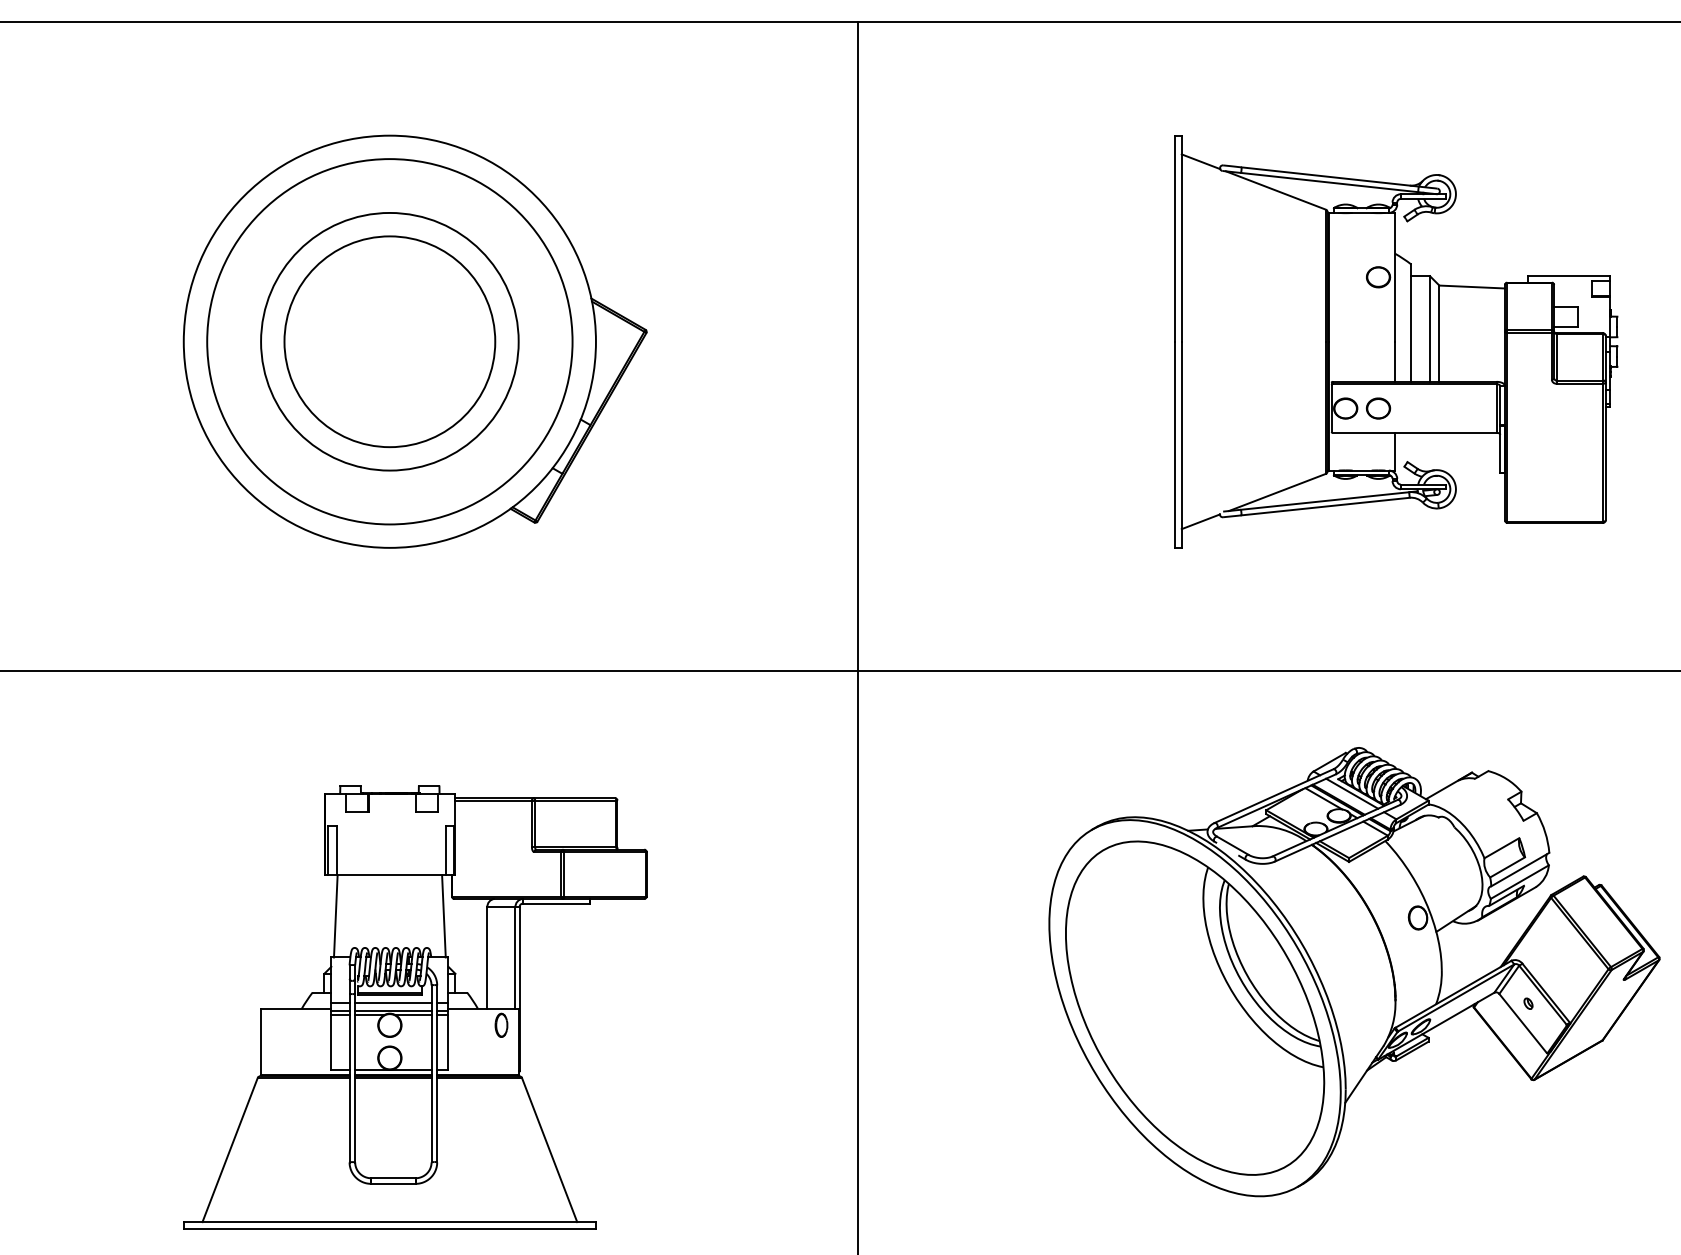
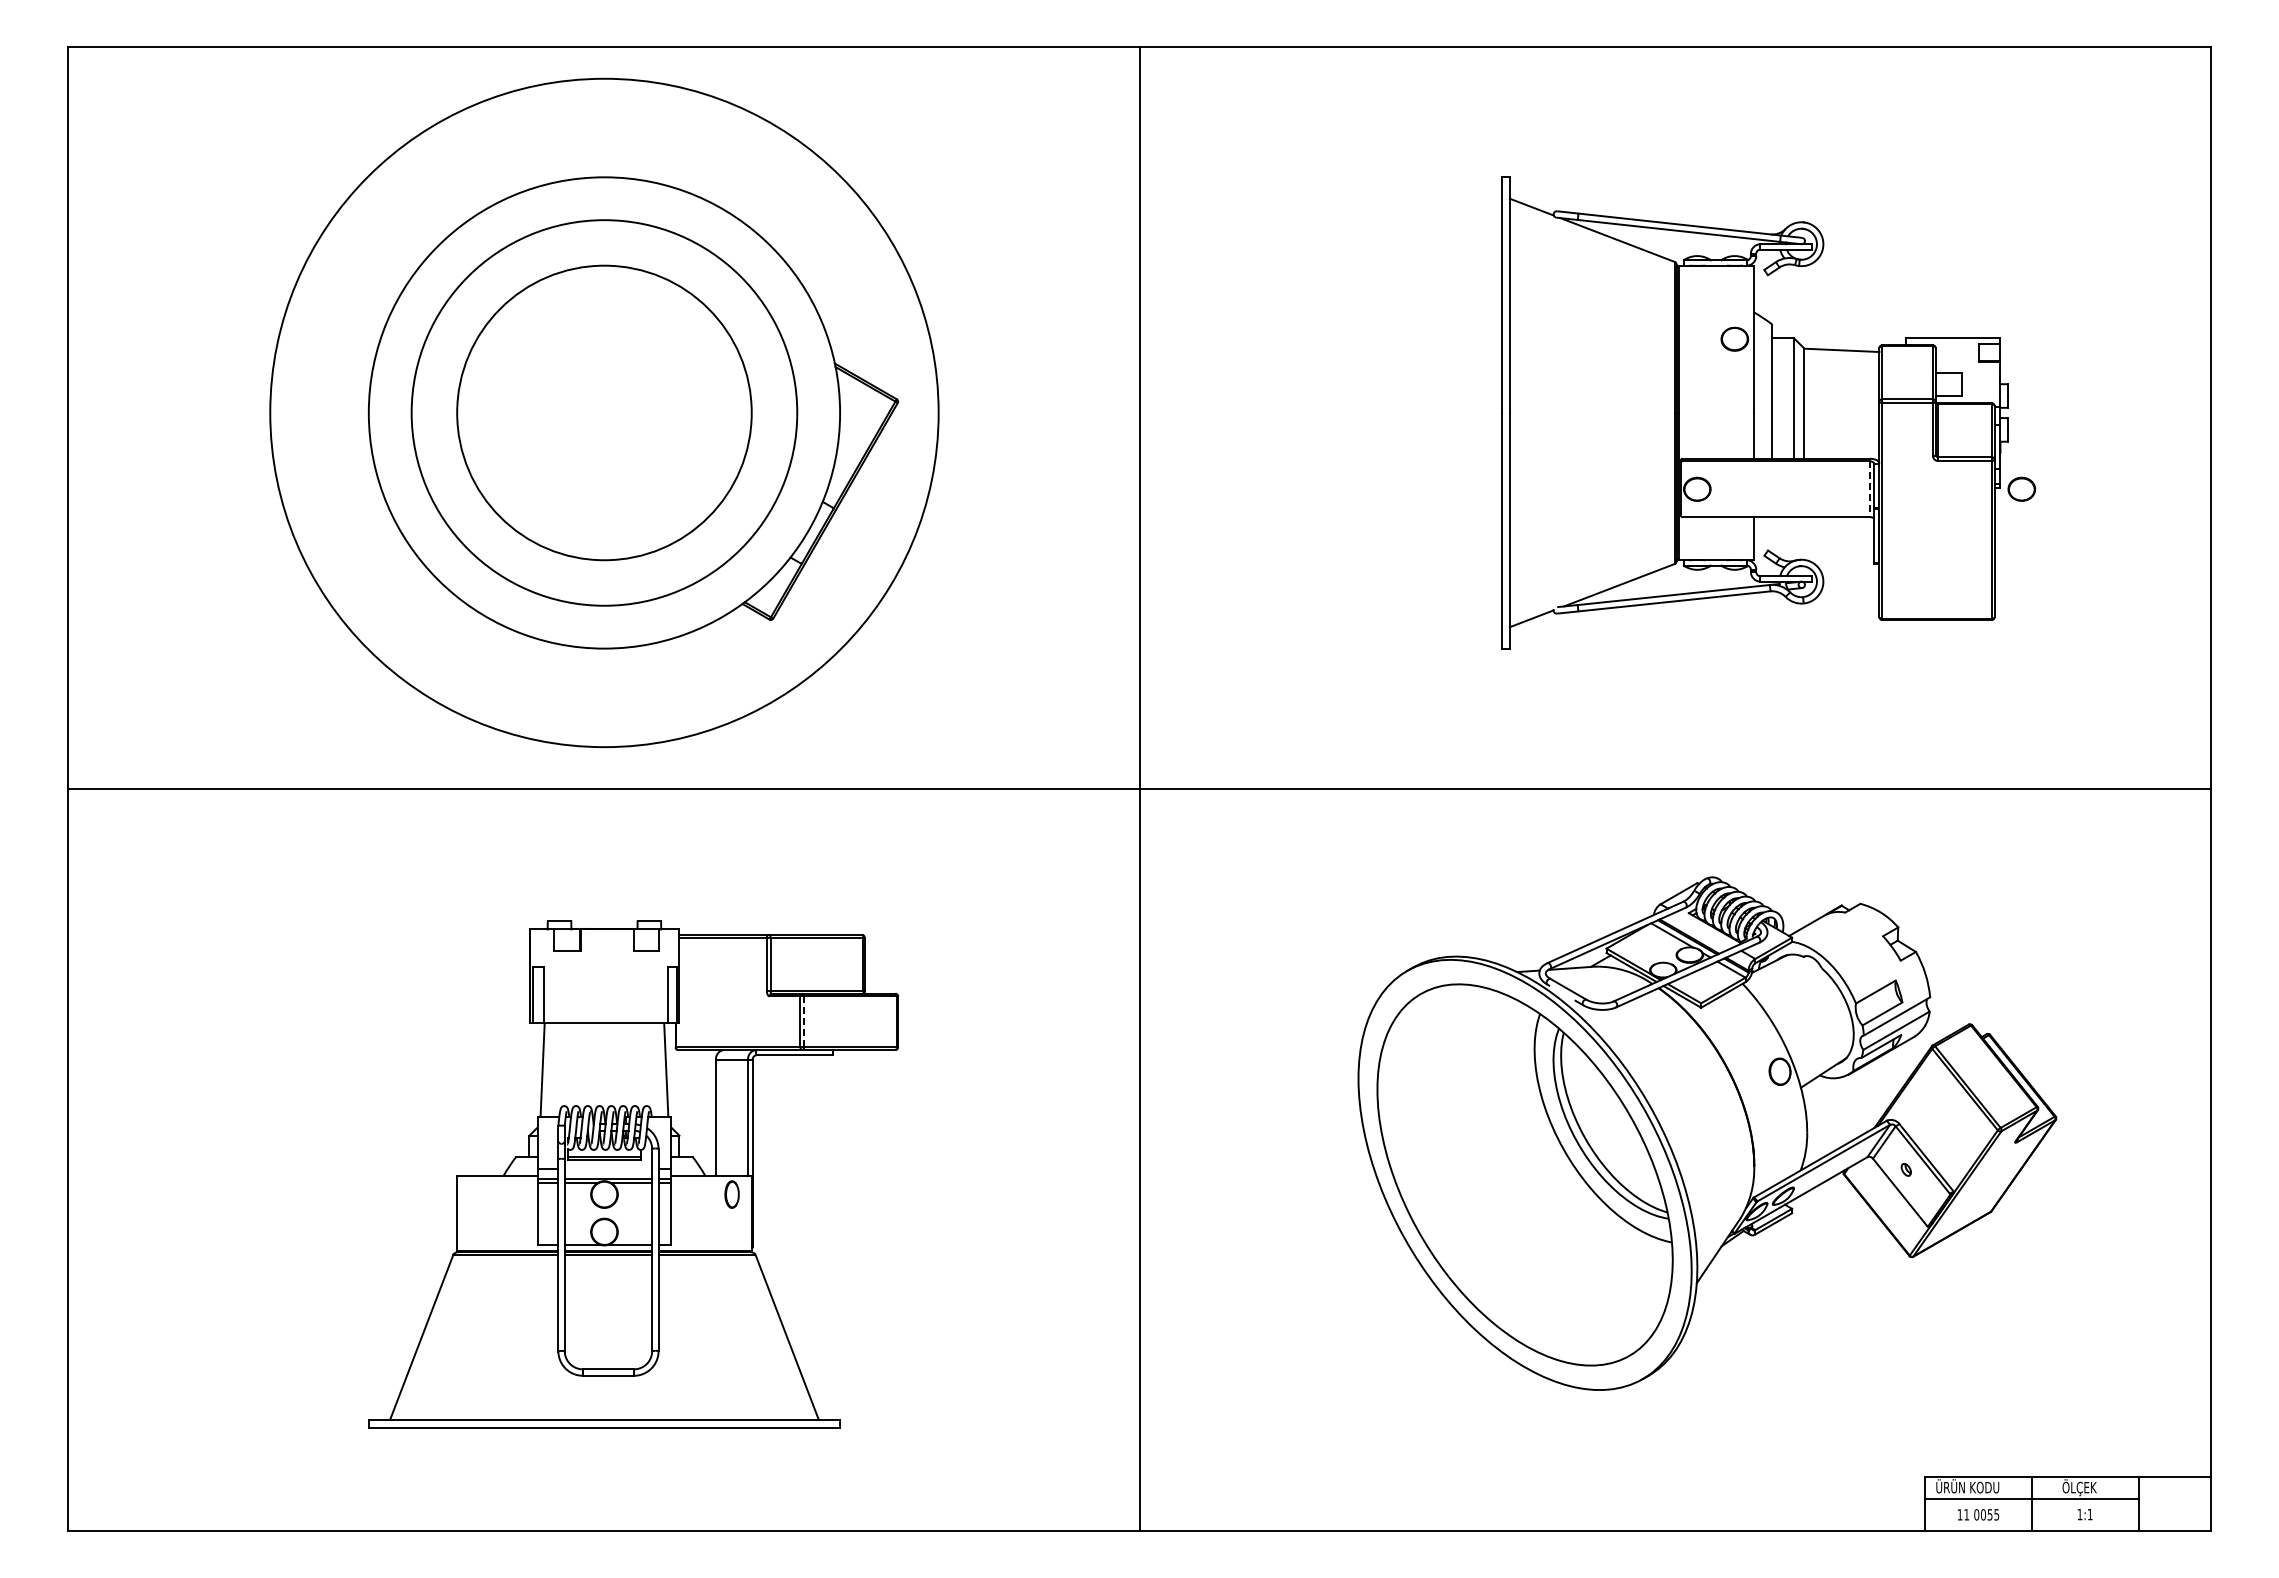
circle: (389, 341) -> (603, 412), size x1.6
circle: (389, 341) -> (604, 412), size x1.6
part: (1378, 407) -> (2021, 488), moved
line: (1496, 408) -> (1869, 489), solid -> dashed
line: (1351, 793) -> (1704, 929), removed
line: (564, 874) -> (804, 1022), solid -> dashed
line: (393, 1002) -> (608, 1168), removed

